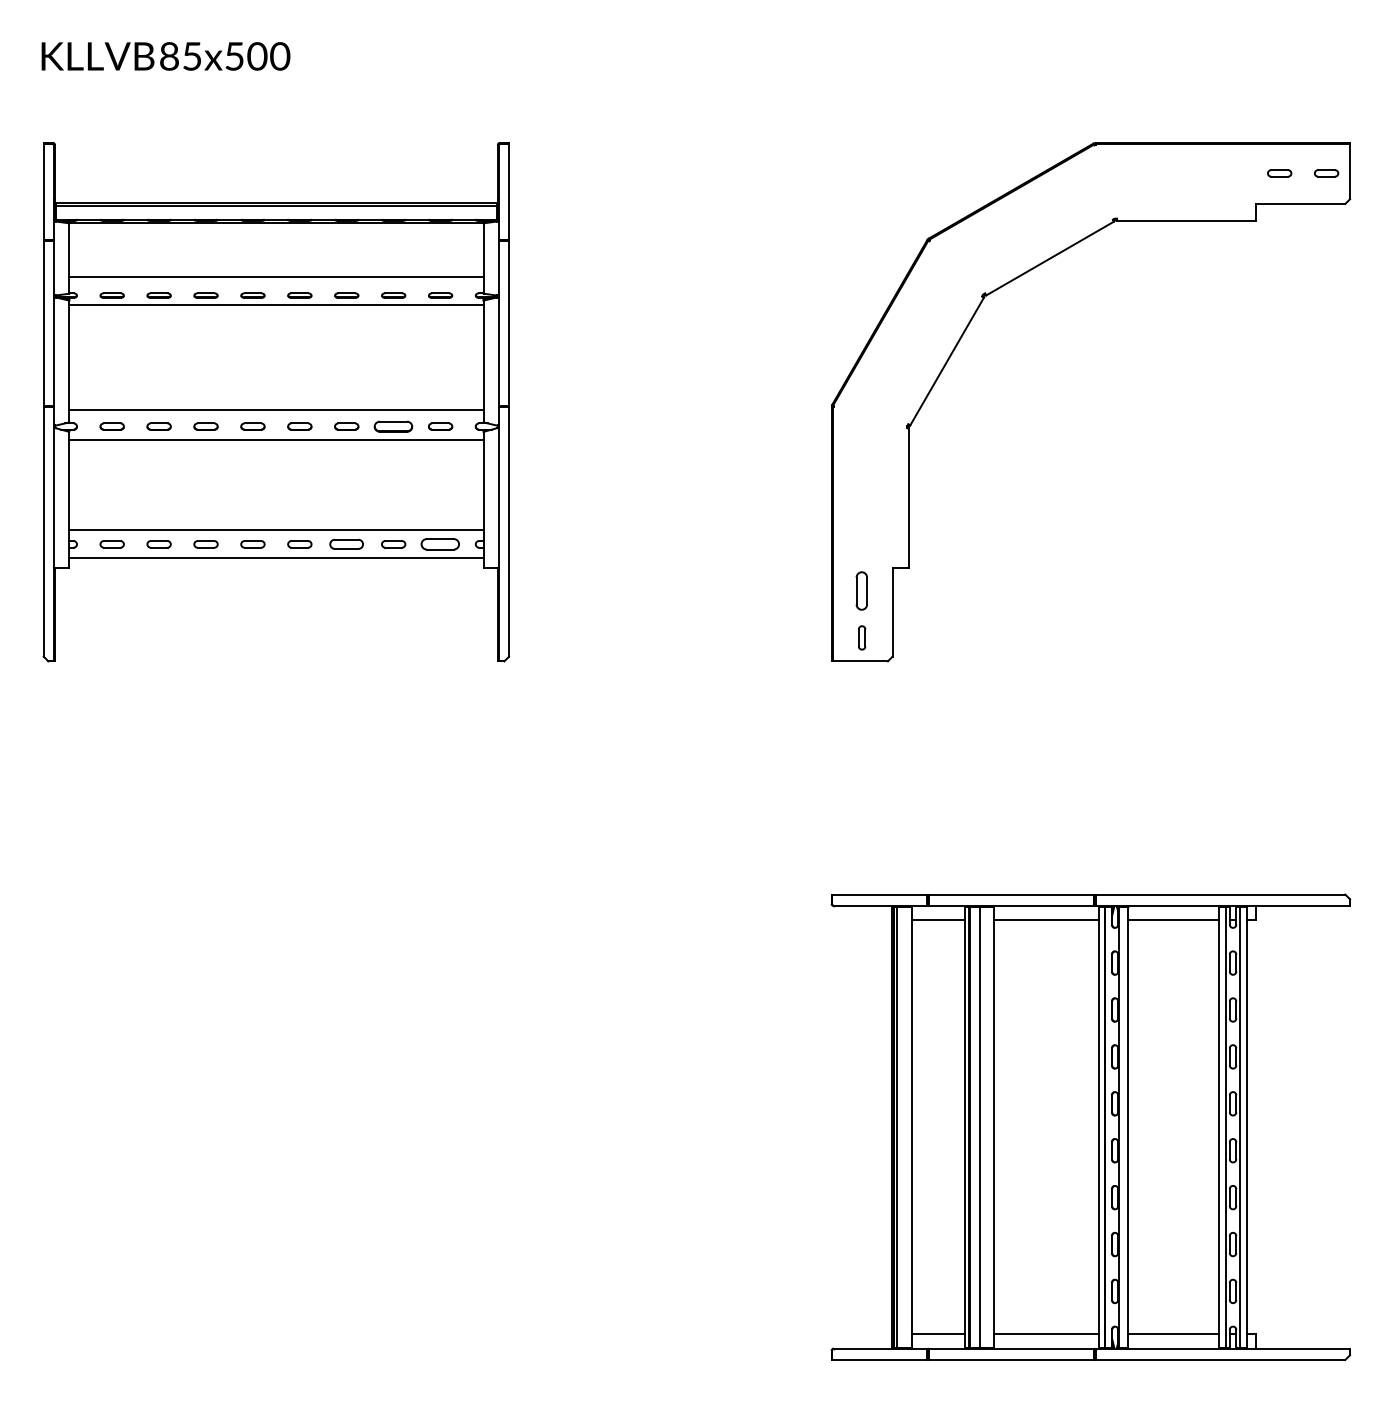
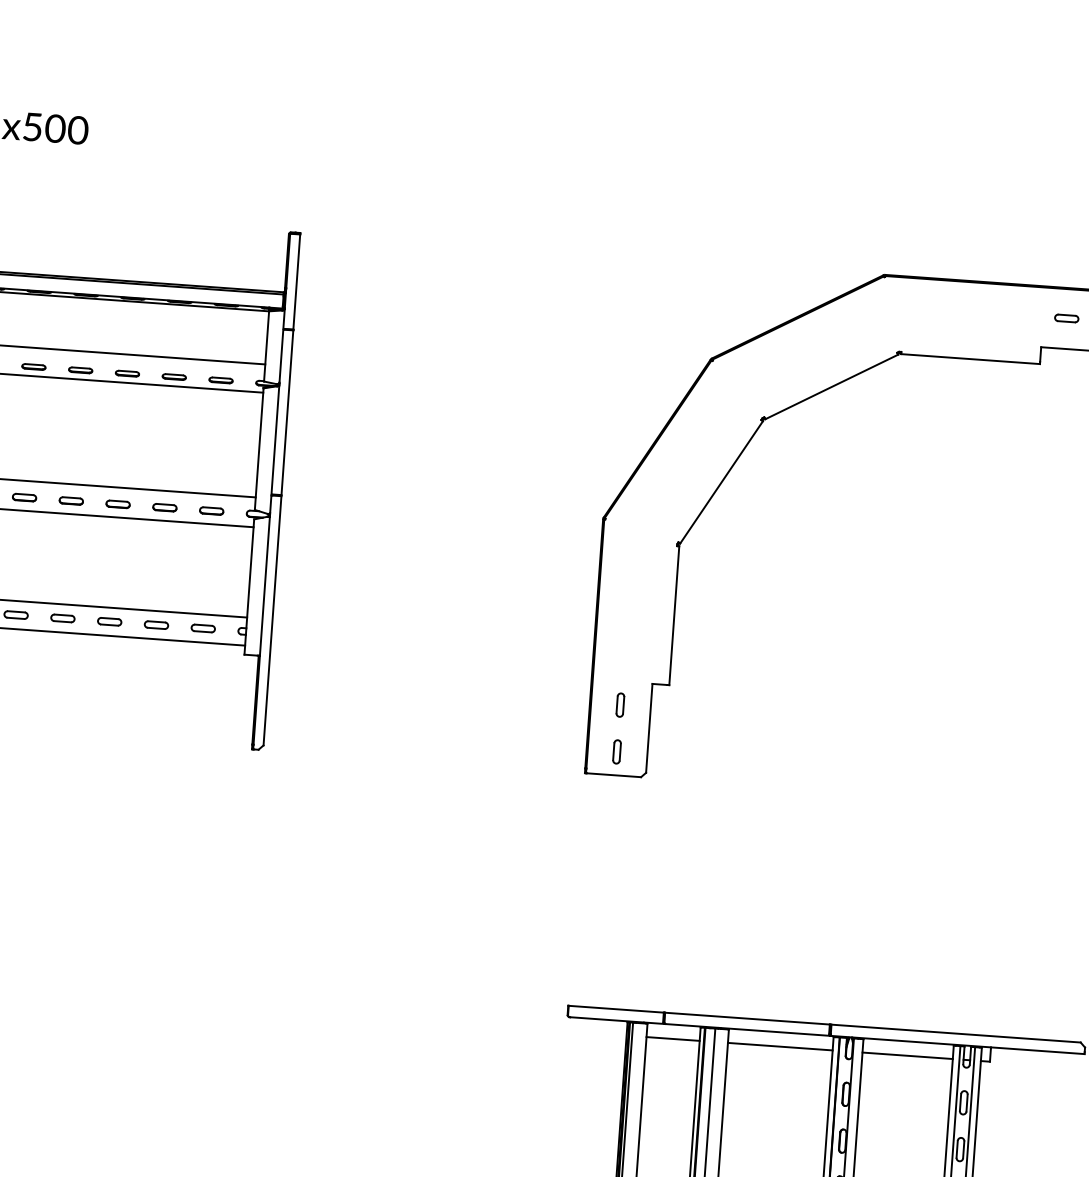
part: (393, 426) -> (164, 507), size x0.62
part: (346, 544) -> (109, 621), size x0.71
part: (440, 544) -> (203, 628), size x0.62
part: (862, 590) -> (620, 704), size x0.62

